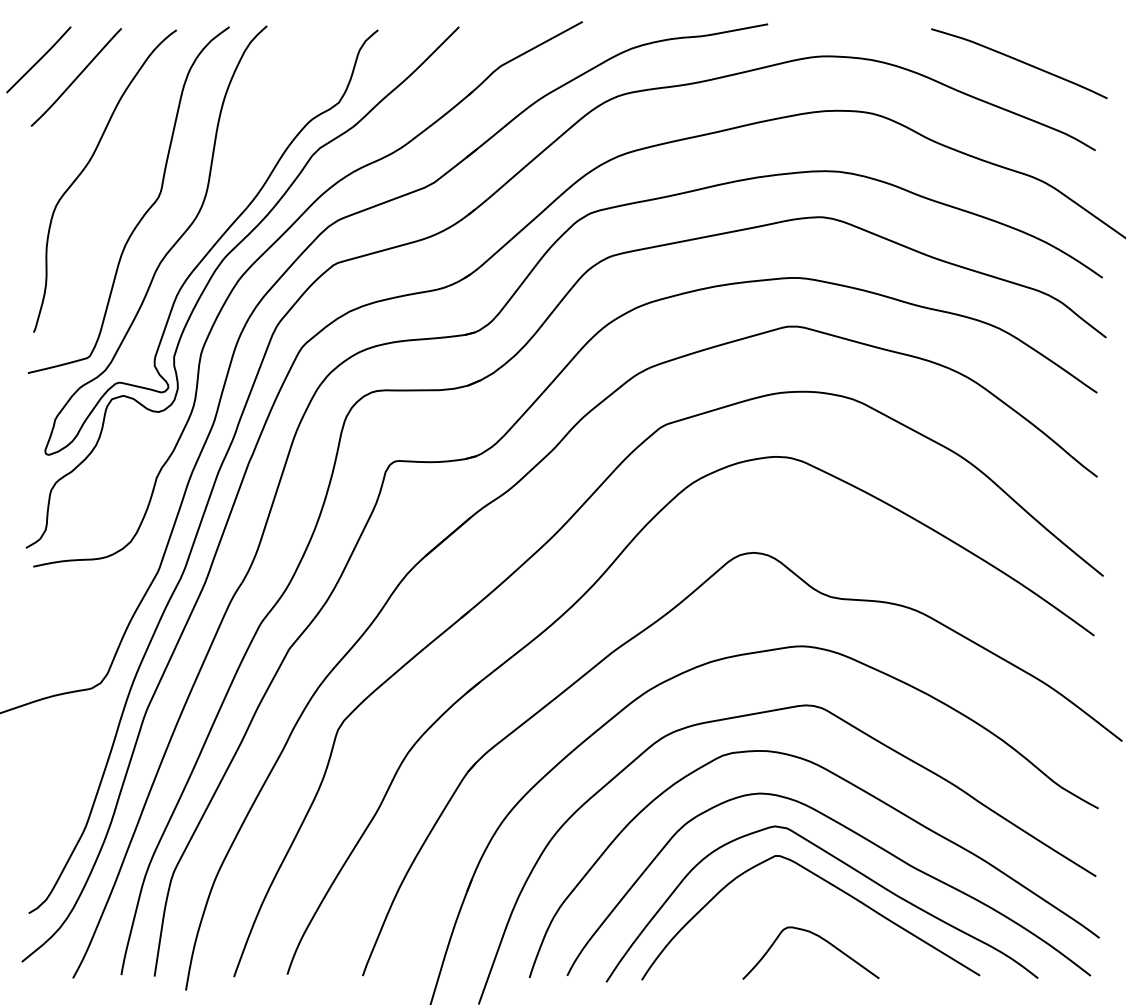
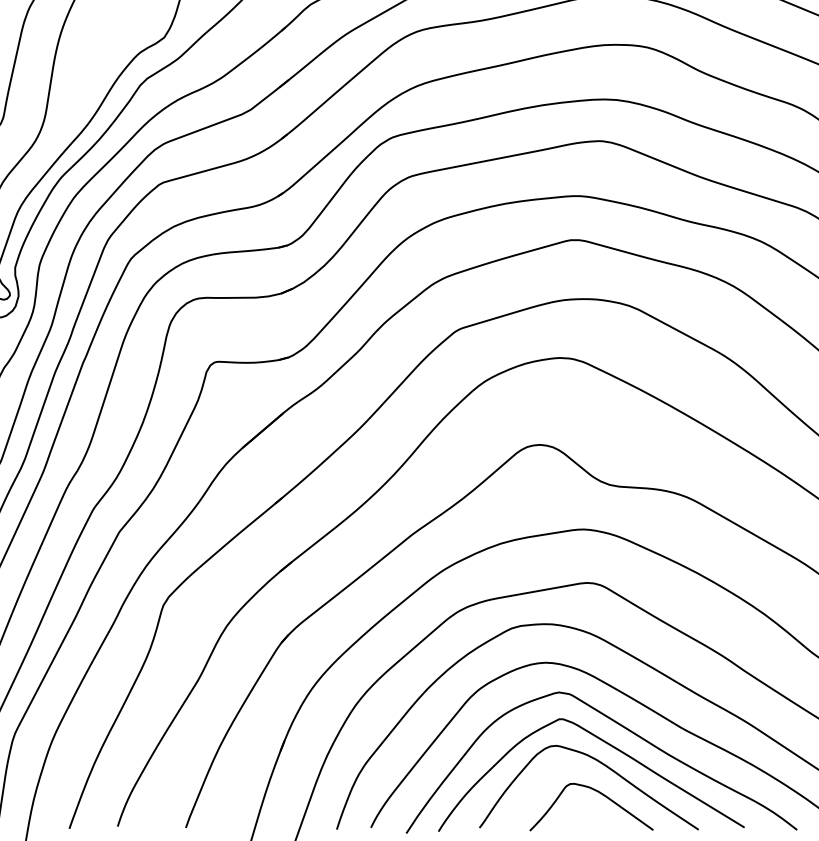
curve: (821, 905) -> (601, 764), added

